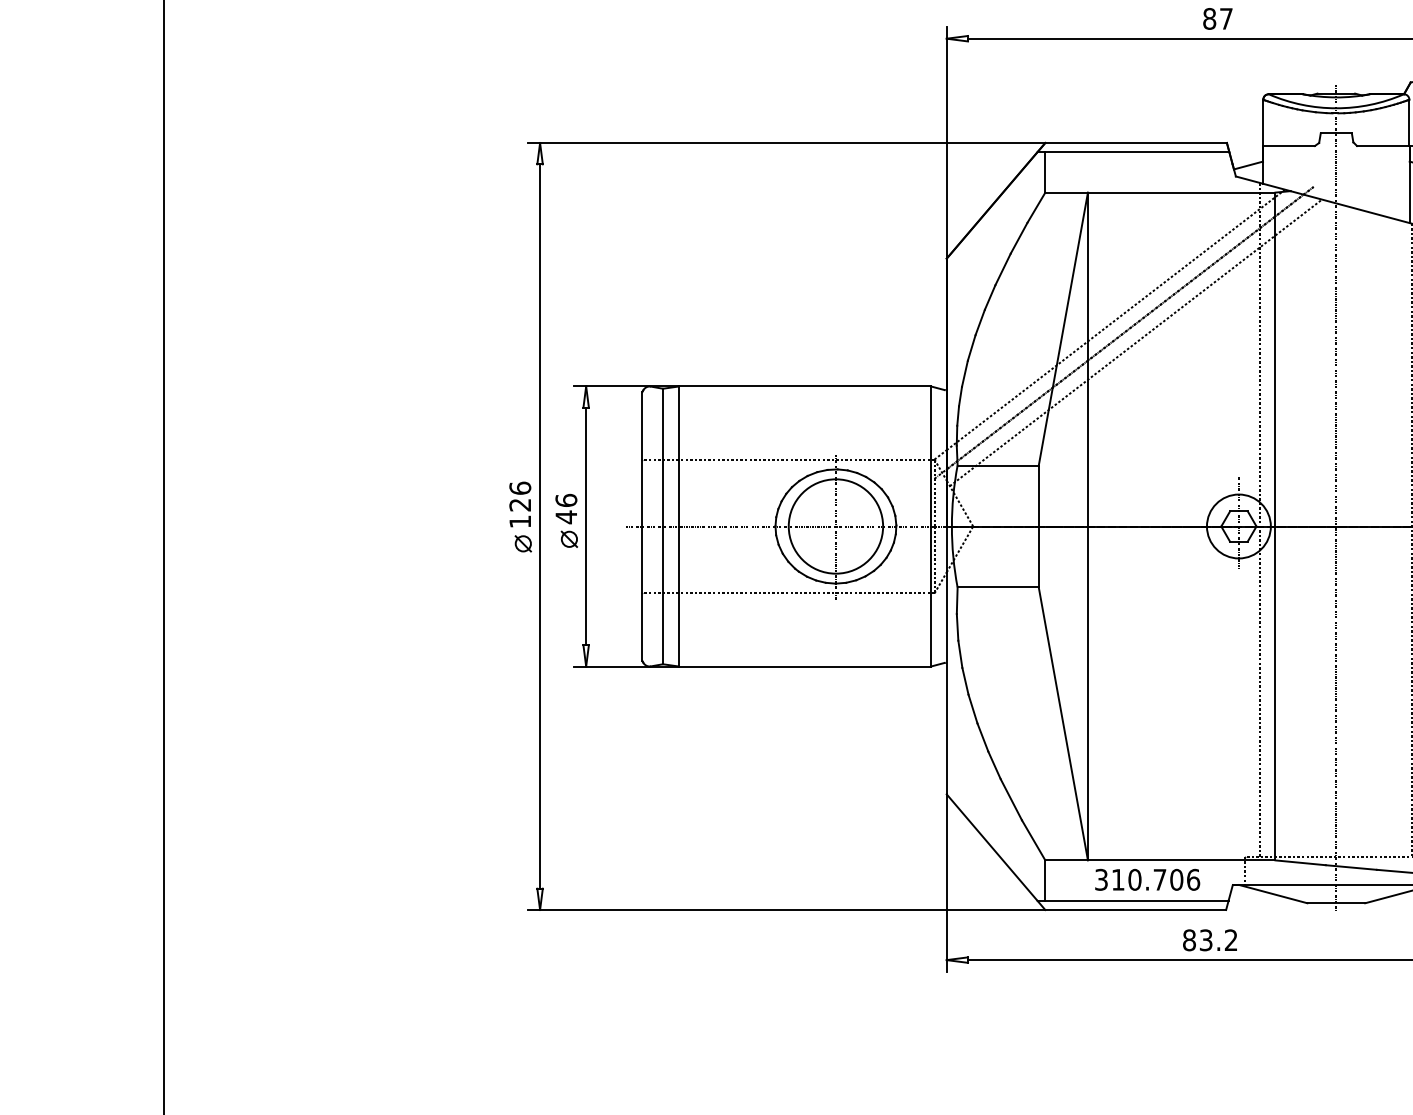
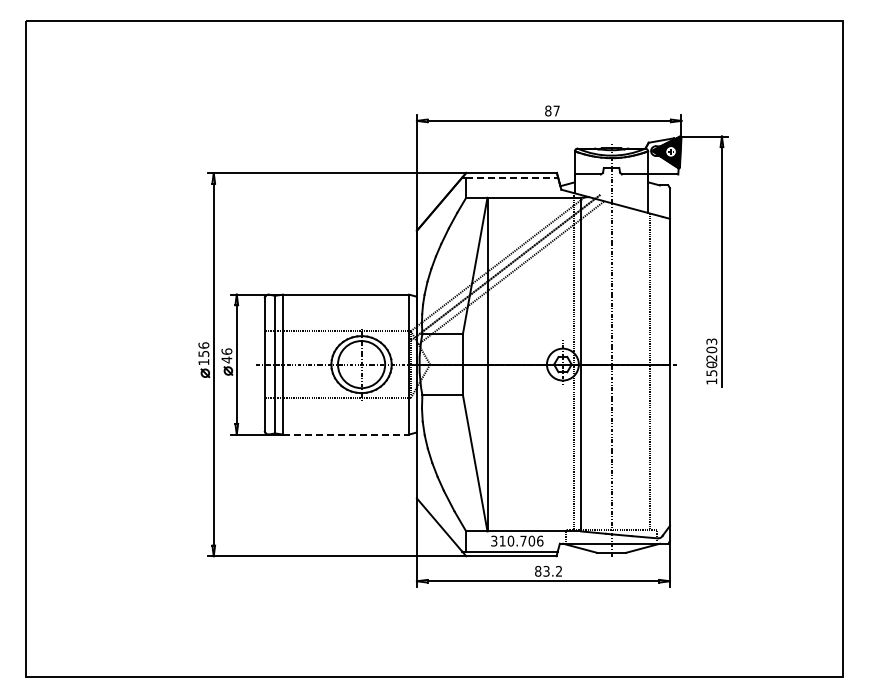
line: (1138, 151) -> (512, 177), solid -> dashed
text: (519, 504) -> (203, 353), 126 -> 156
line: (805, 666) -> (346, 434), solid -> dashed

